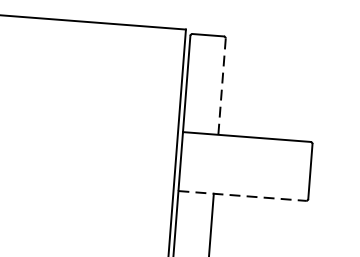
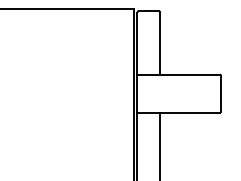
line: (222, 88) -> (160, 44), dashed -> solid
line: (243, 195) -> (179, 112), dashed -> solid

